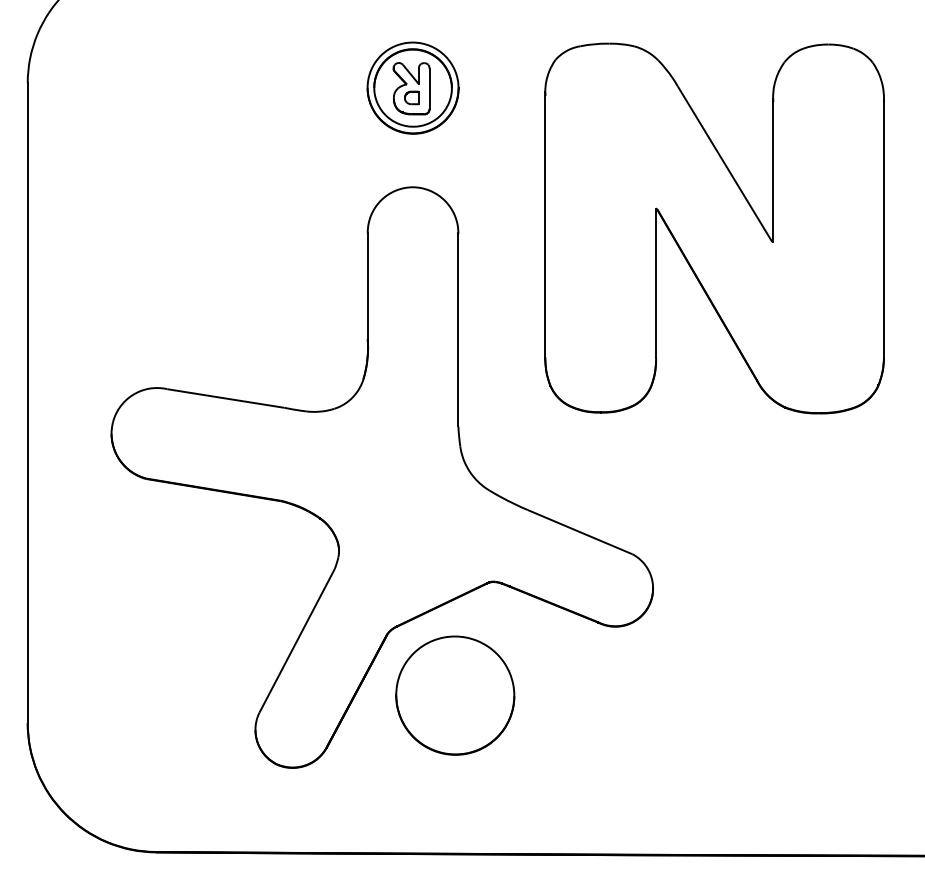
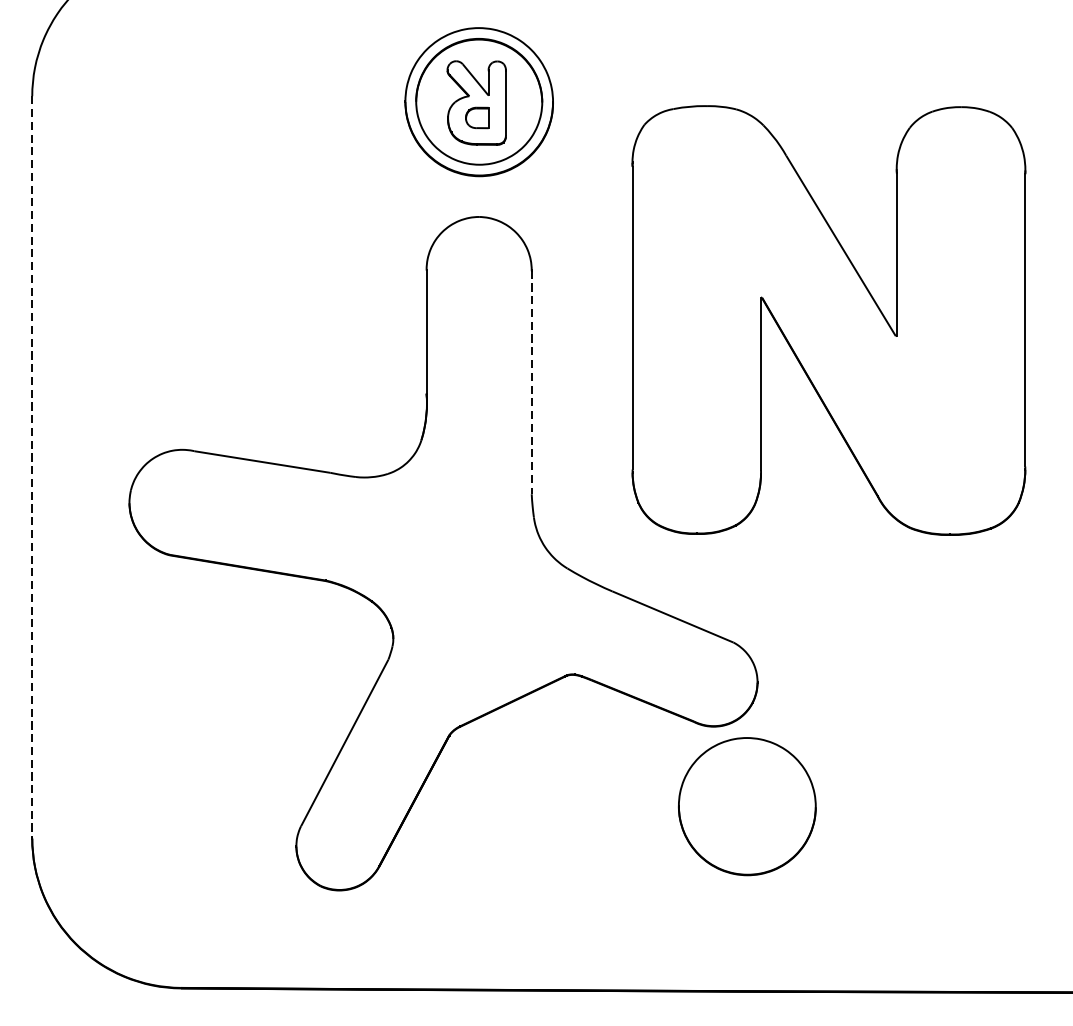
part: (412, 87) -> (478, 101), size x1.4
part: (714, 228) -> (828, 320), moved
line: (458, 330) -> (531, 383), solid -> dashed
line: (27, 403) -> (31, 467), solid -> dashed
part: (455, 695) -> (747, 806), moved

